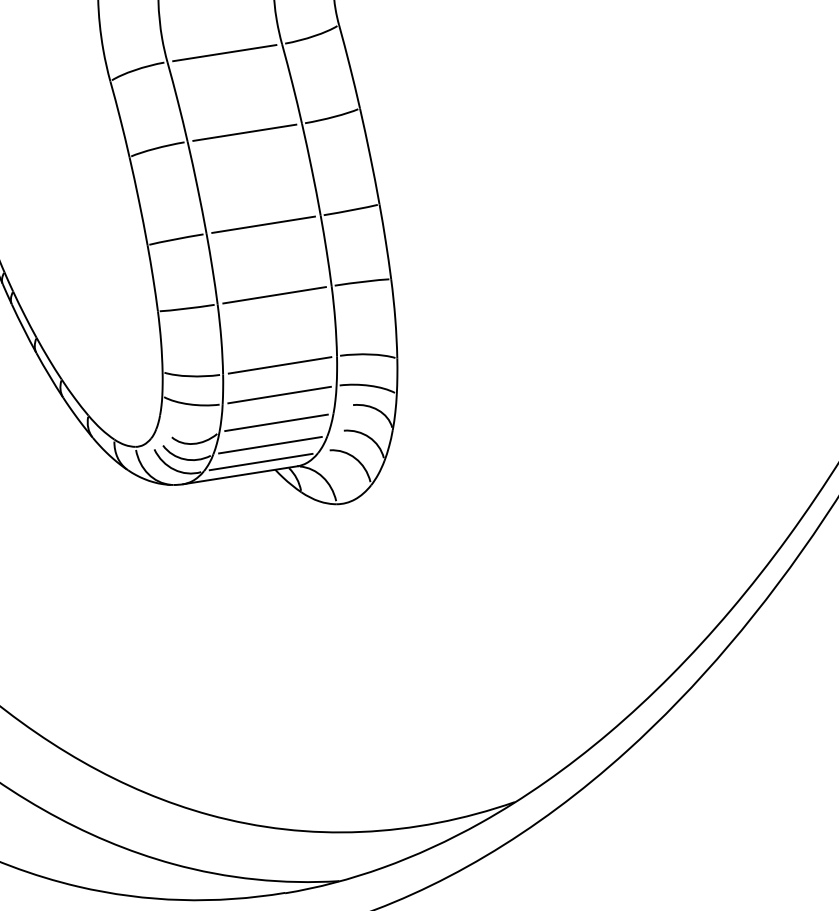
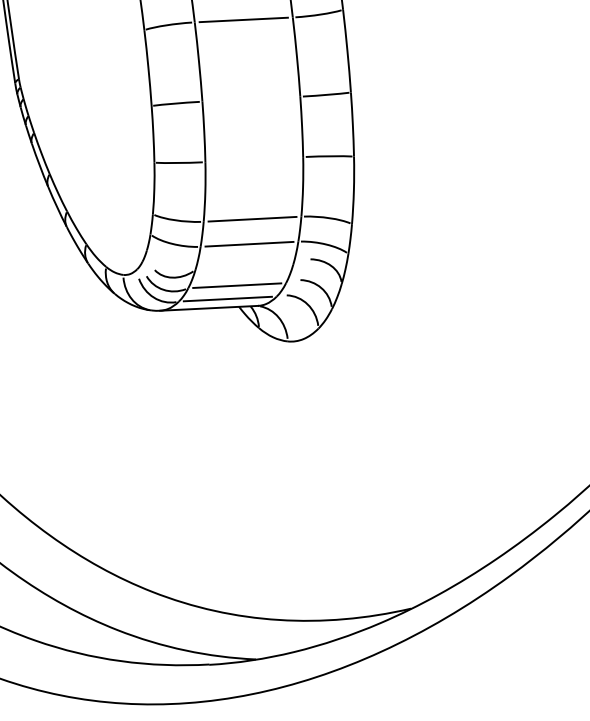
line: (263, 224) -> (251, 98), removed
line: (274, 295) -> (254, 159), removed
line: (276, 422) -> (244, 267), removed

